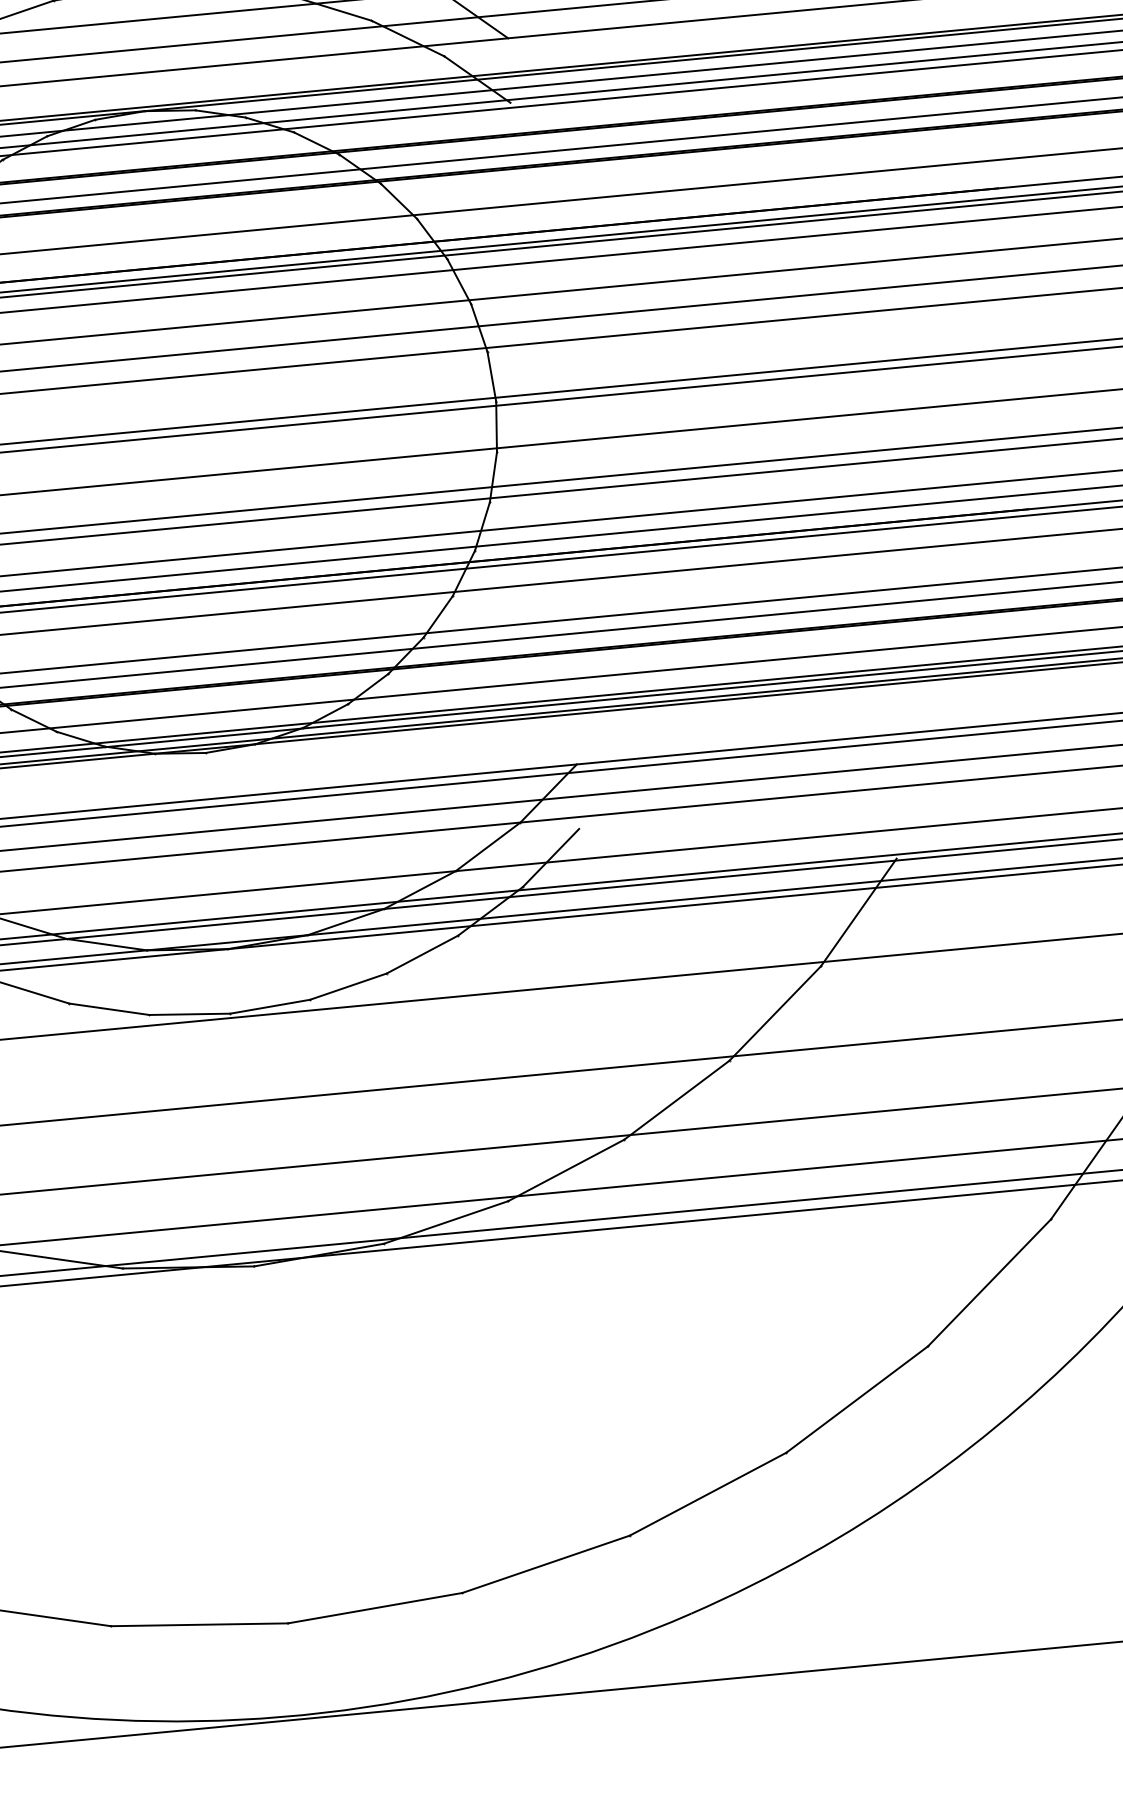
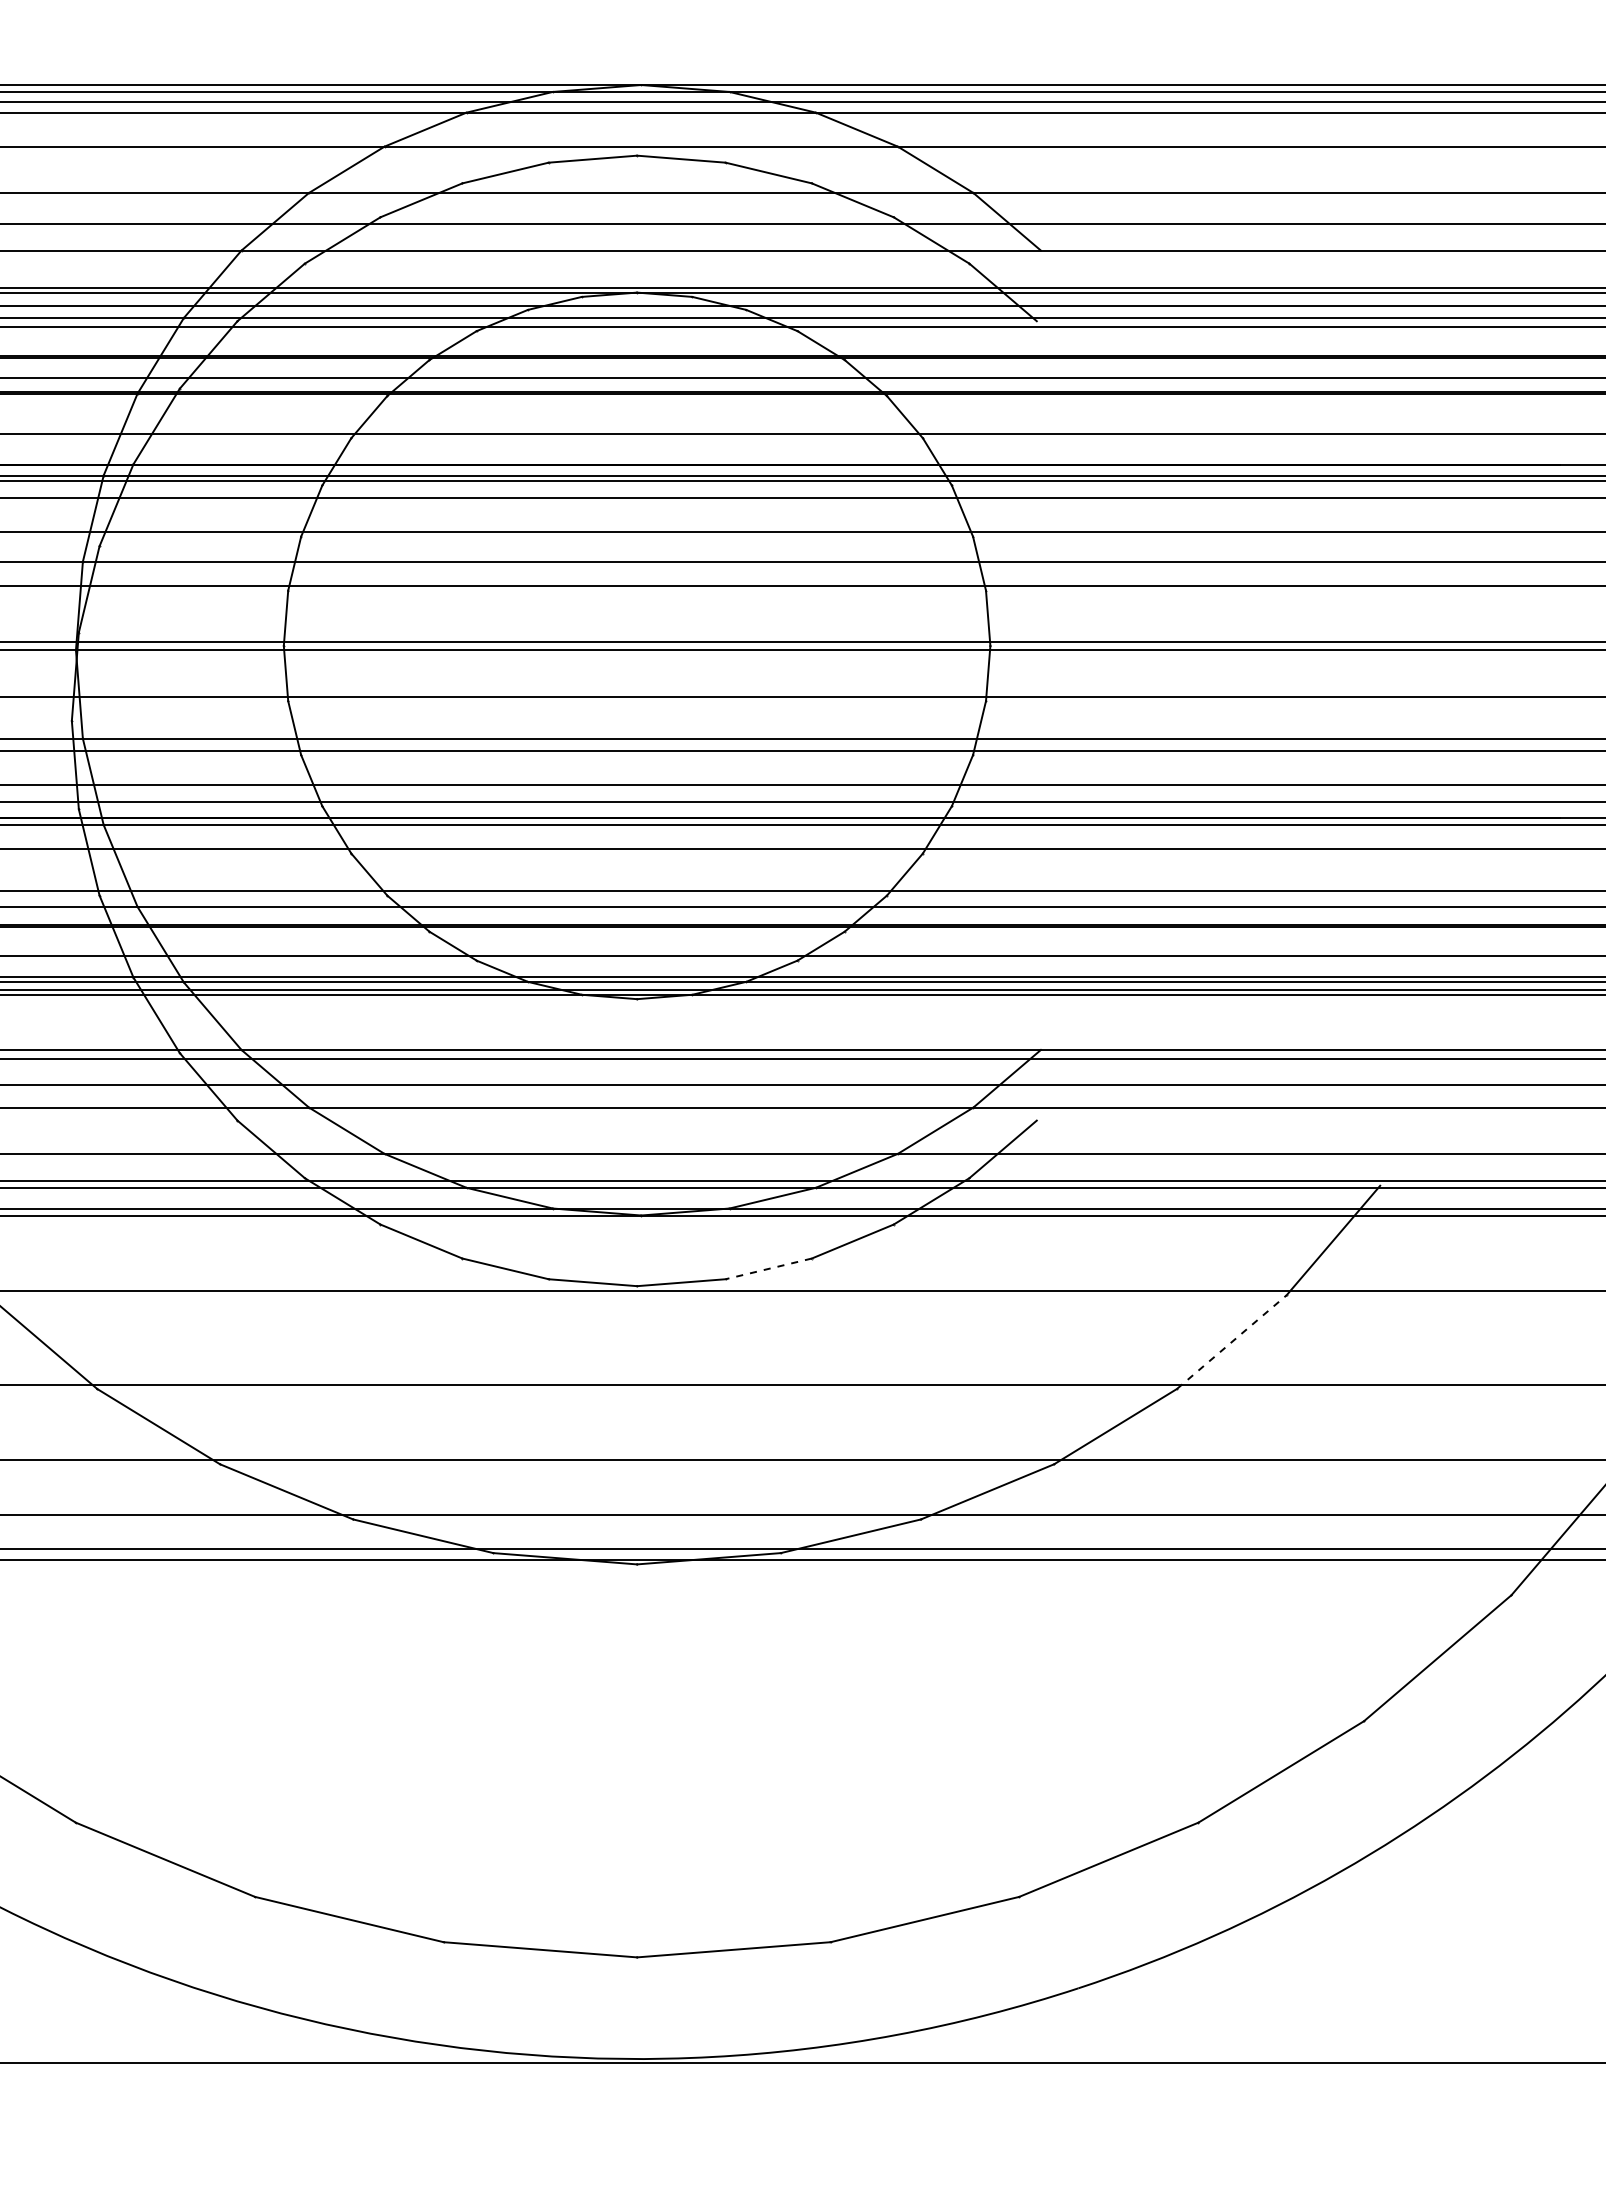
line: (348, 987) -> (768, 1269), solid -> dashed
line: (775, 1012) -> (1232, 1341), solid -> dashed

